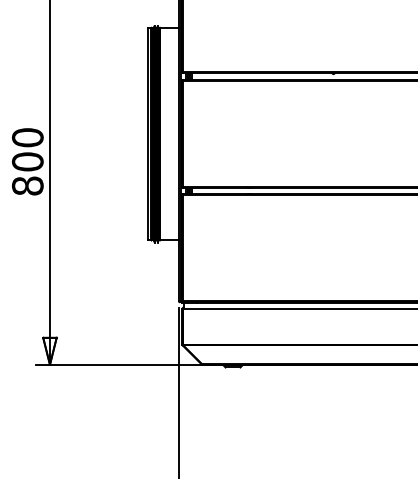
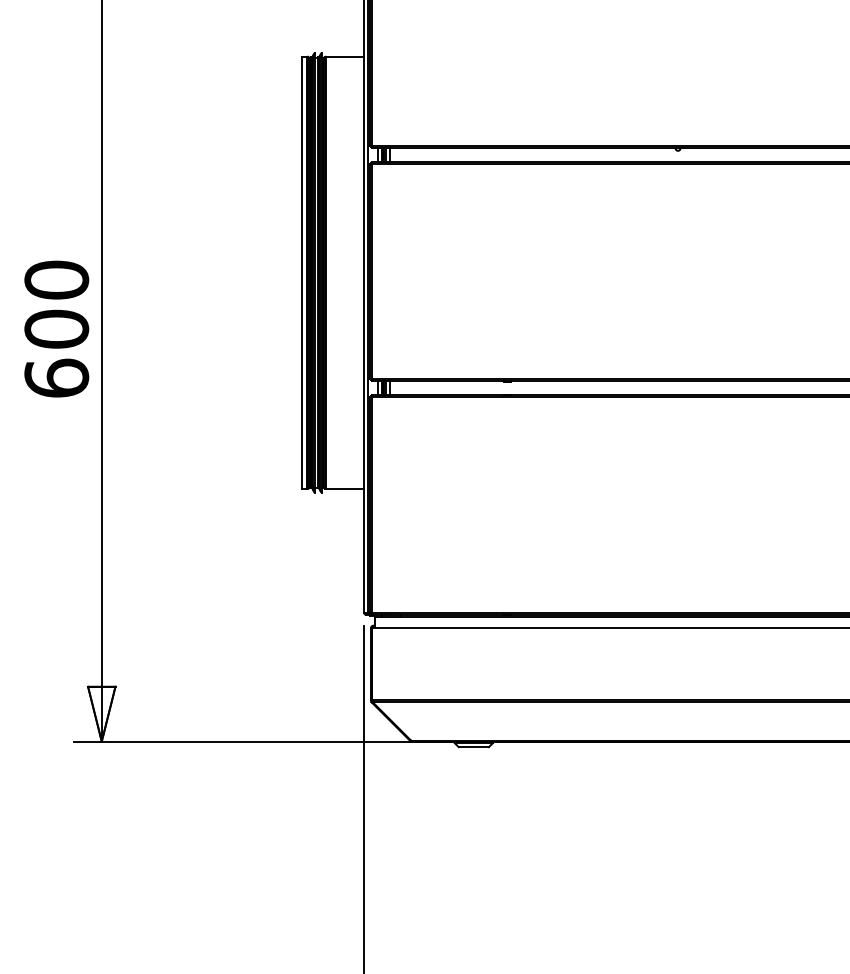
text: (27, 185) -> (56, 377), 800 -> 600

